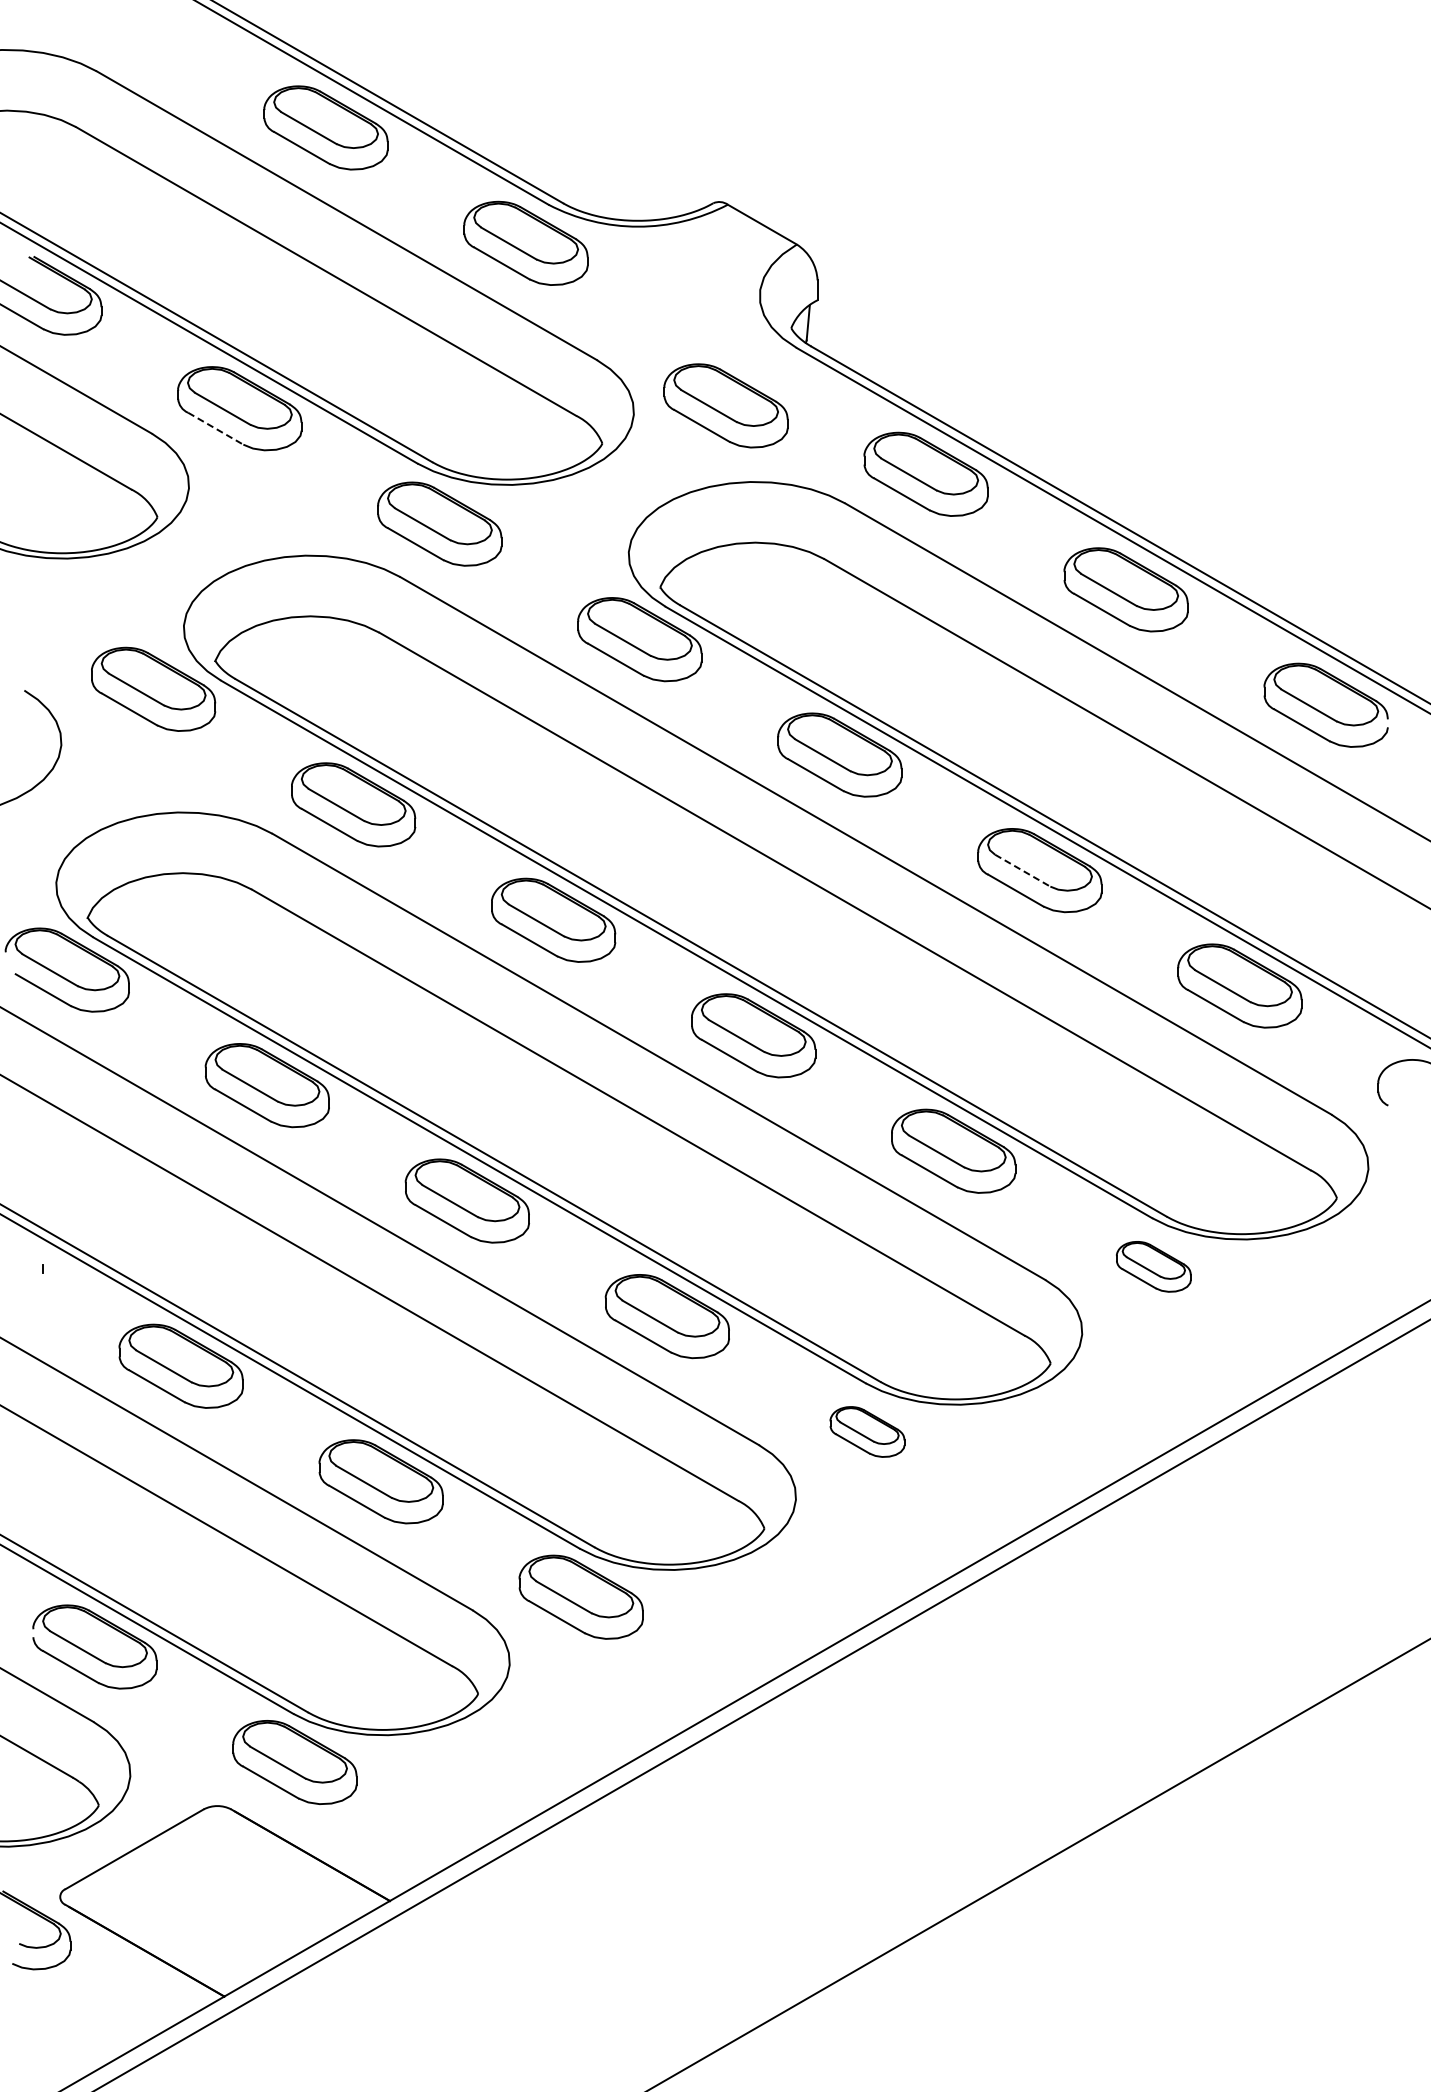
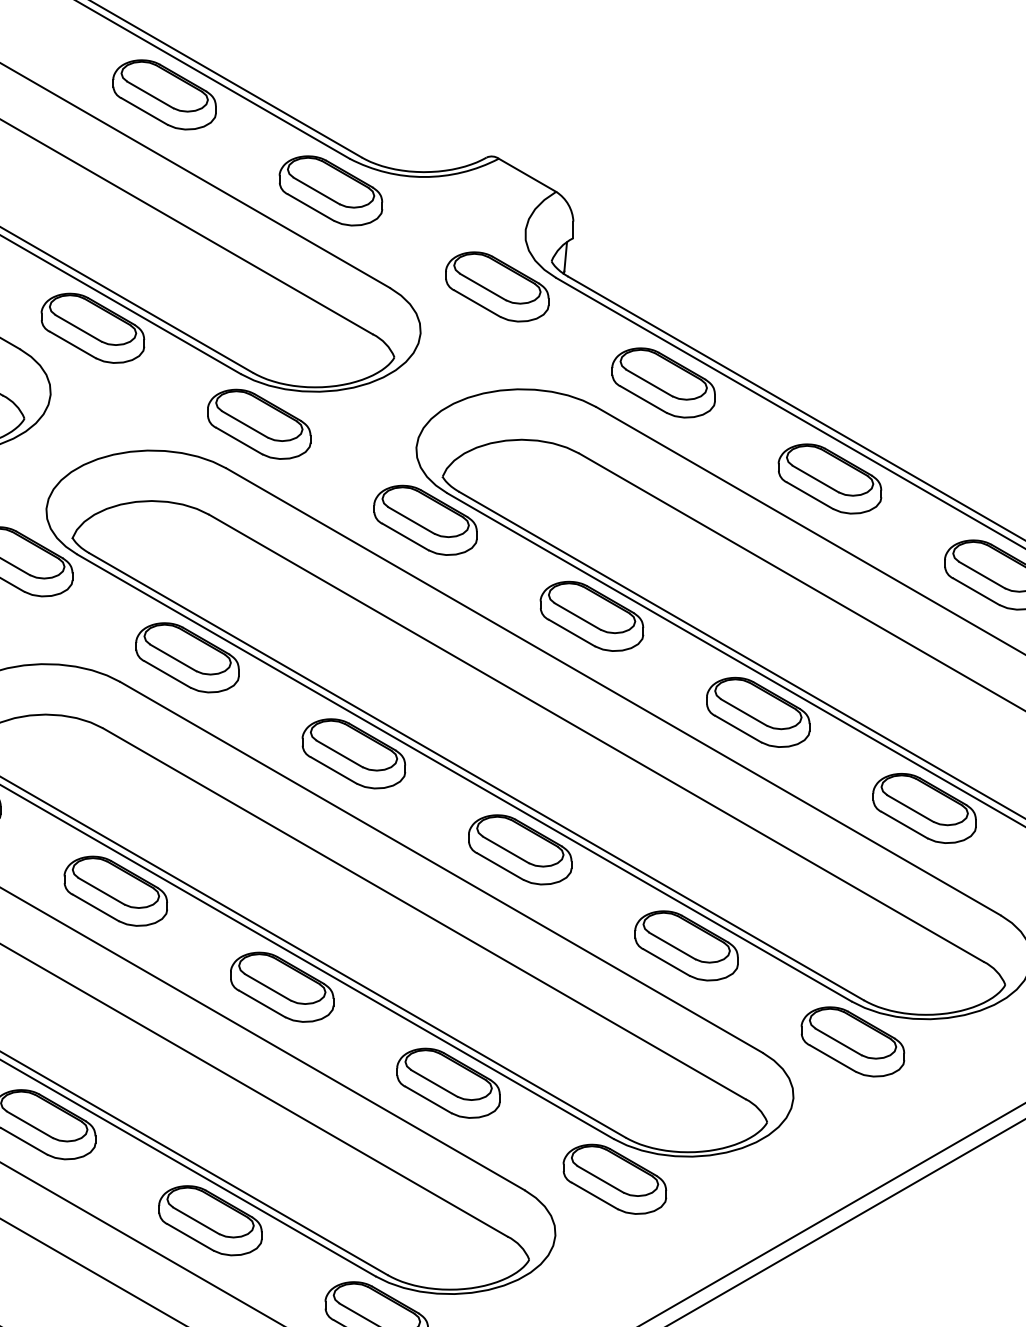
part: (725, 405) -> (496, 286), moved
line: (215, 428) -> (72, 344), dashed -> solid
line: (1022, 870) -> (743, 712), dashed -> solid
part: (1153, 1266) -> (852, 1041), size x1.67
part: (867, 1431) -> (614, 1178), size x1.67

